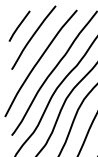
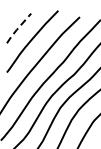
line: (18, 27) -> (17, 29), solid -> dashed

